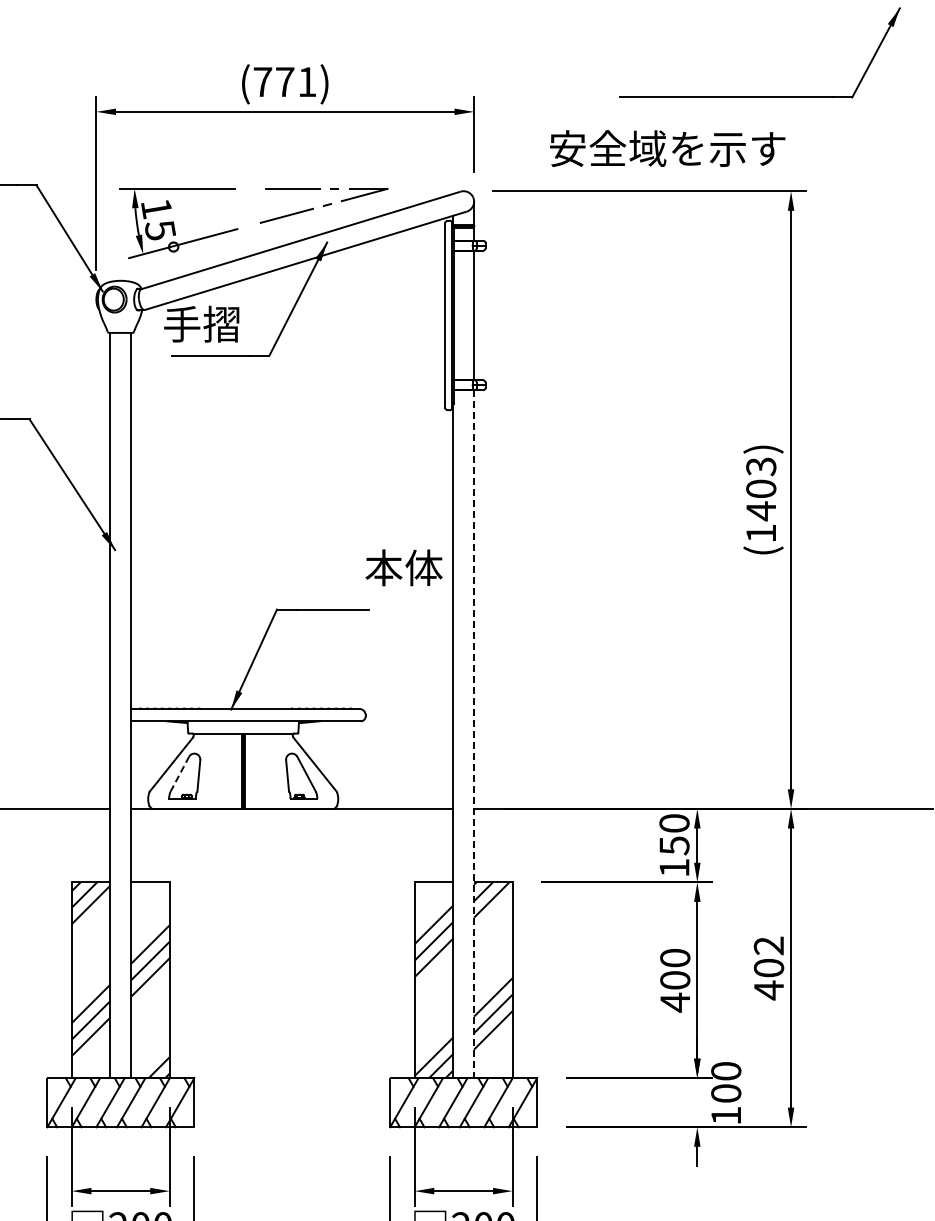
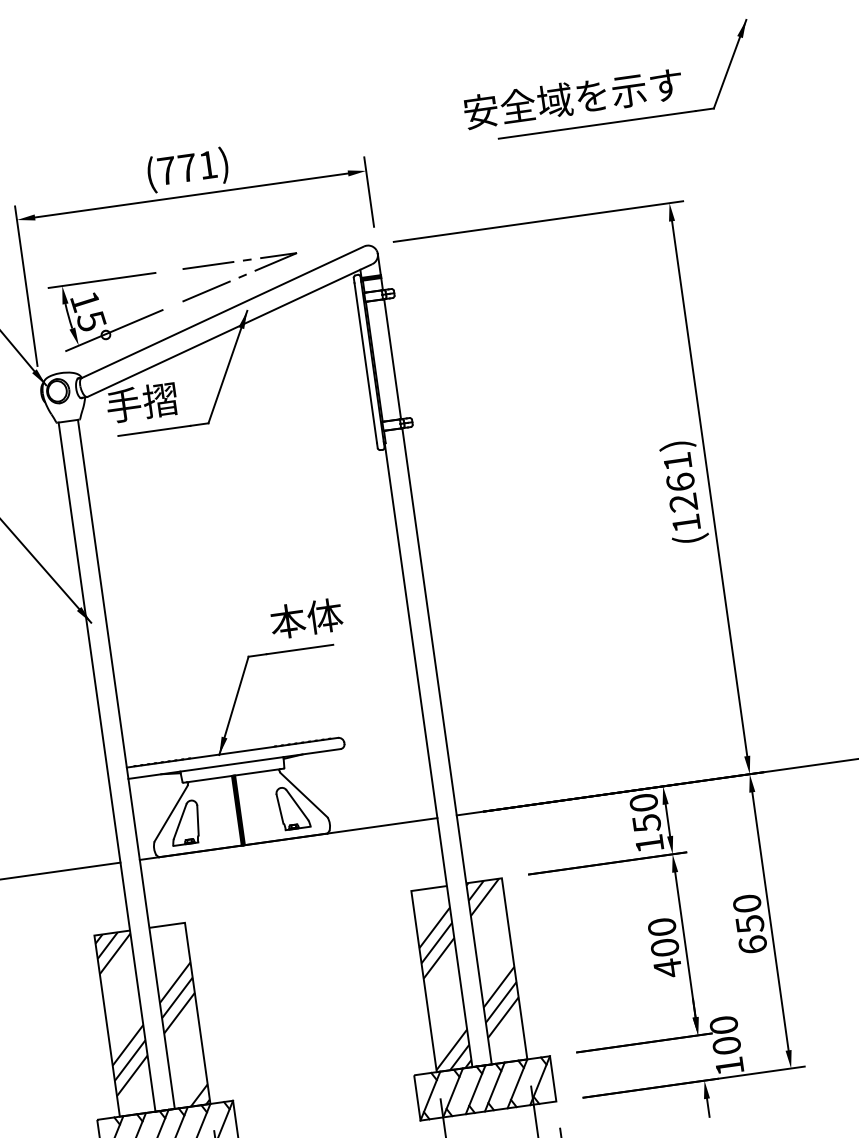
text: (667, 148) -> (573, 98), moved
text: (761, 489) -> (680, 482), (1403) -> (1261)
text: (403, 567) -> (305, 618), moved
line: (474, 734) -> (447, 746), dashed -> solid
line: (179, 774) -> (179, 821), dashed -> solid
text: (768, 968) -> (749, 924), 402 -> 650

